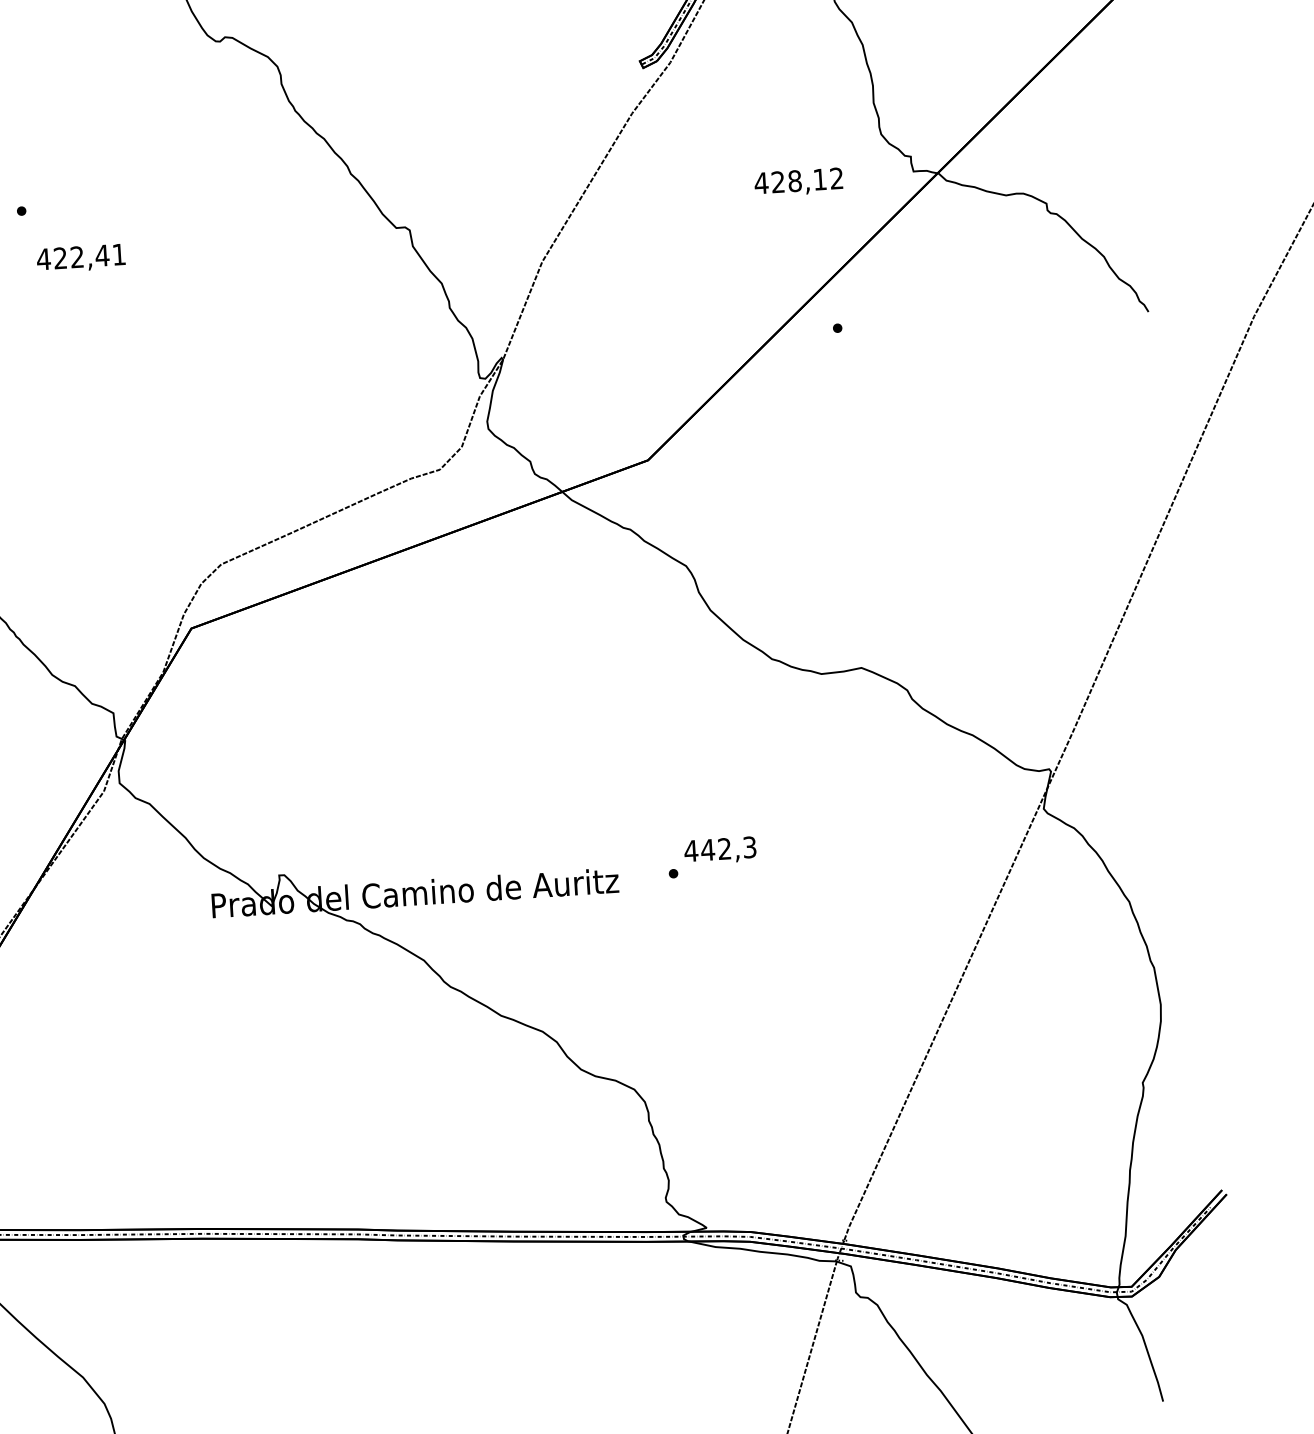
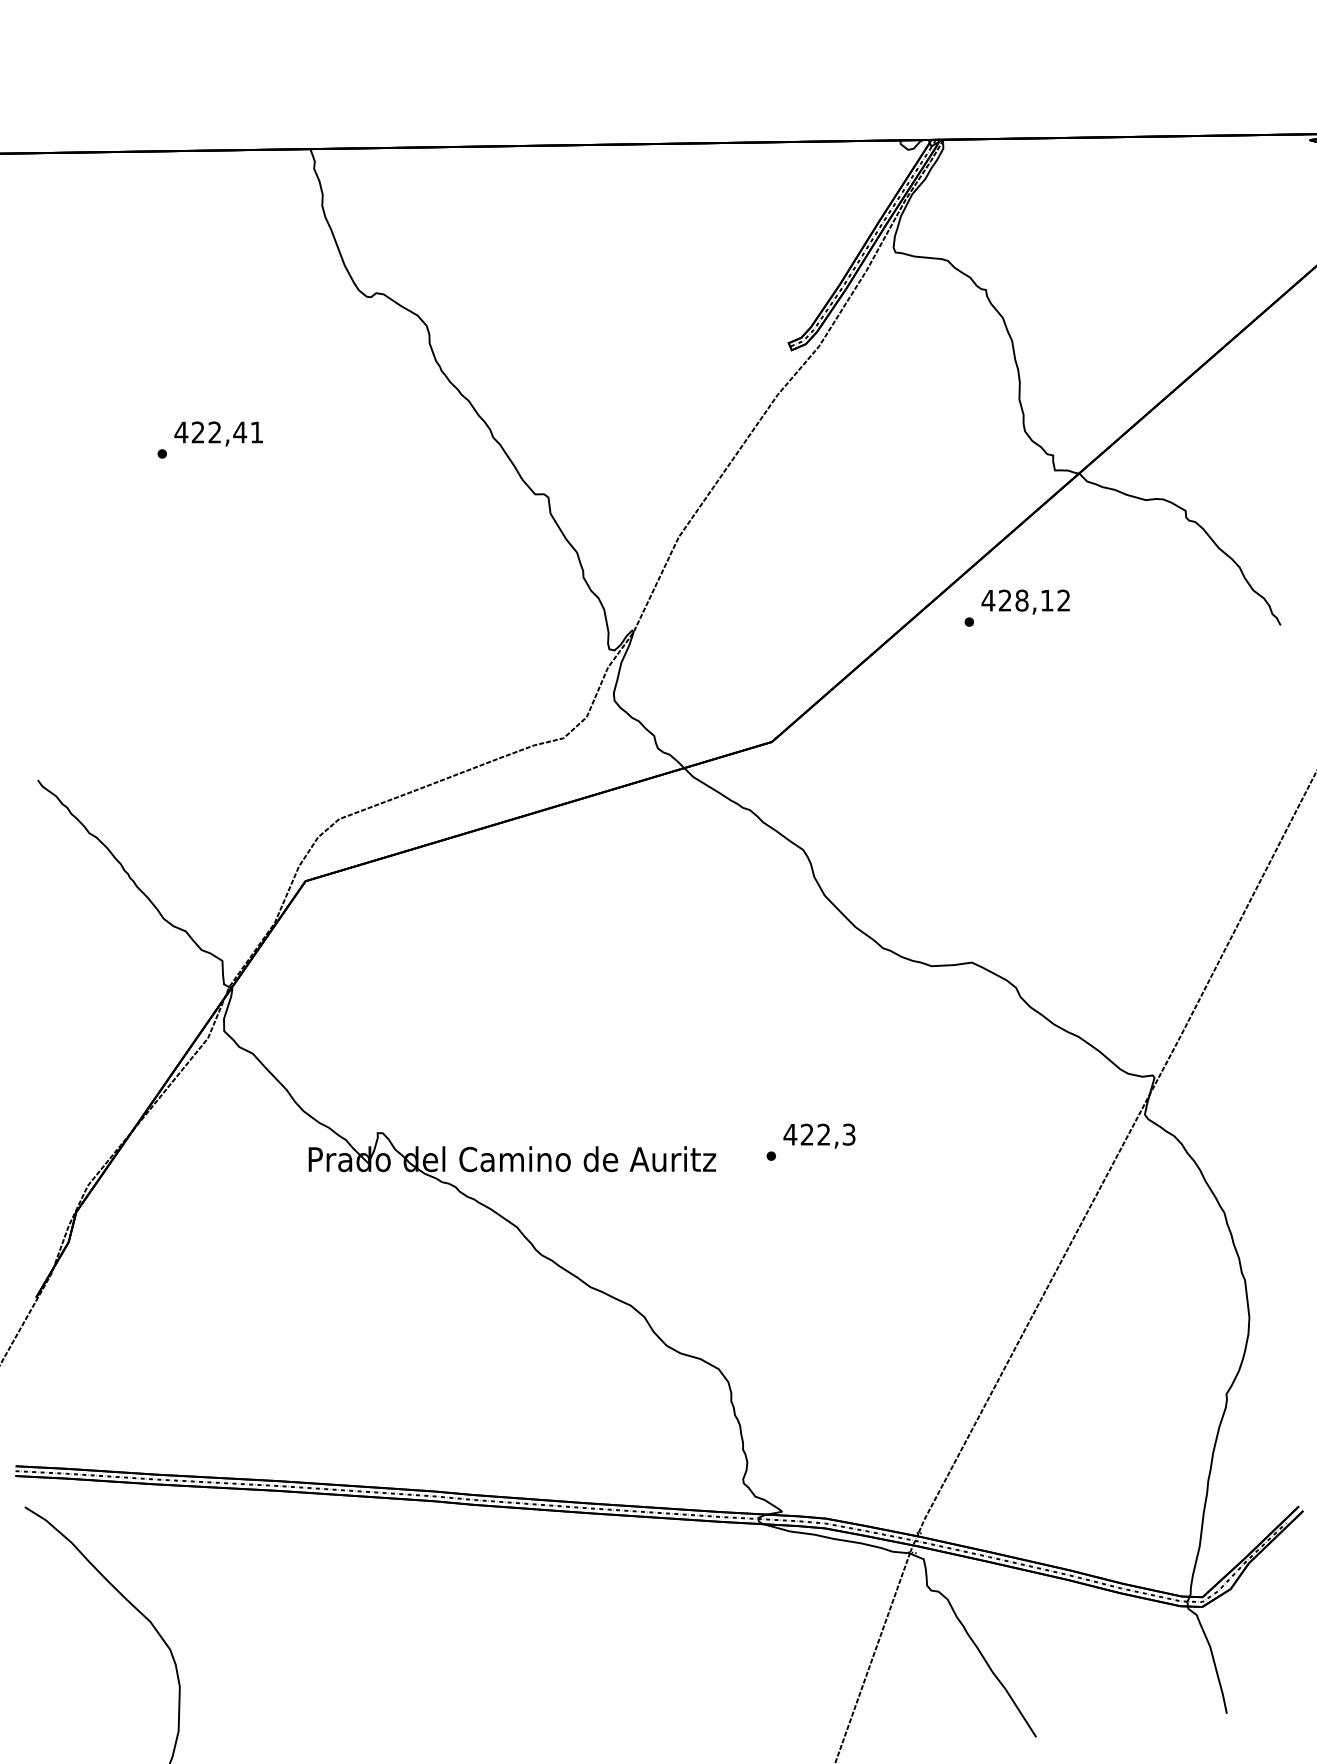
text: (798, 181) -> (1025, 601), moved
text: (80, 258) -> (218, 433), moved
text: (708, 849) -> (807, 1134), 442,3 -> 422,3

